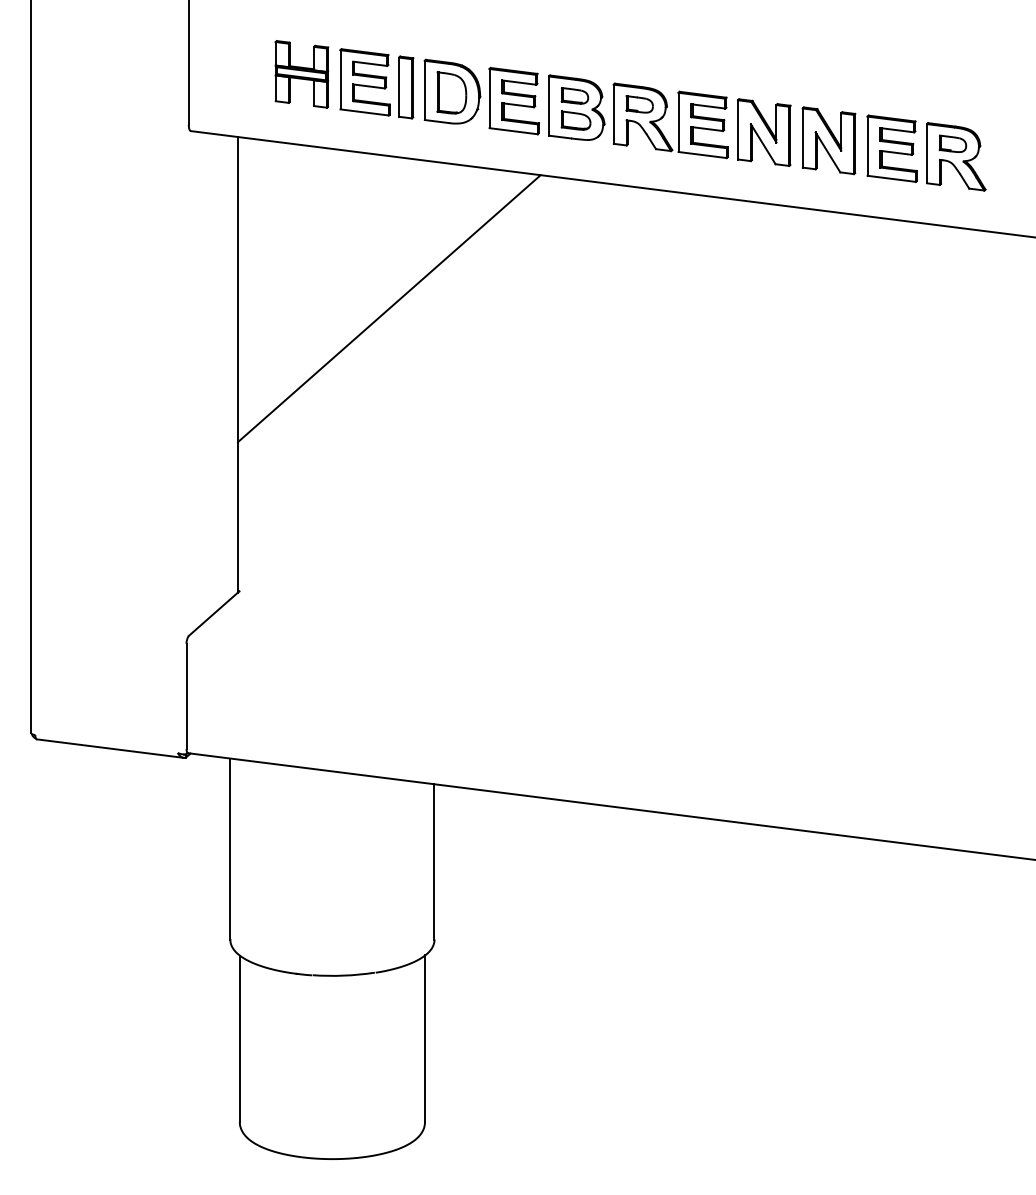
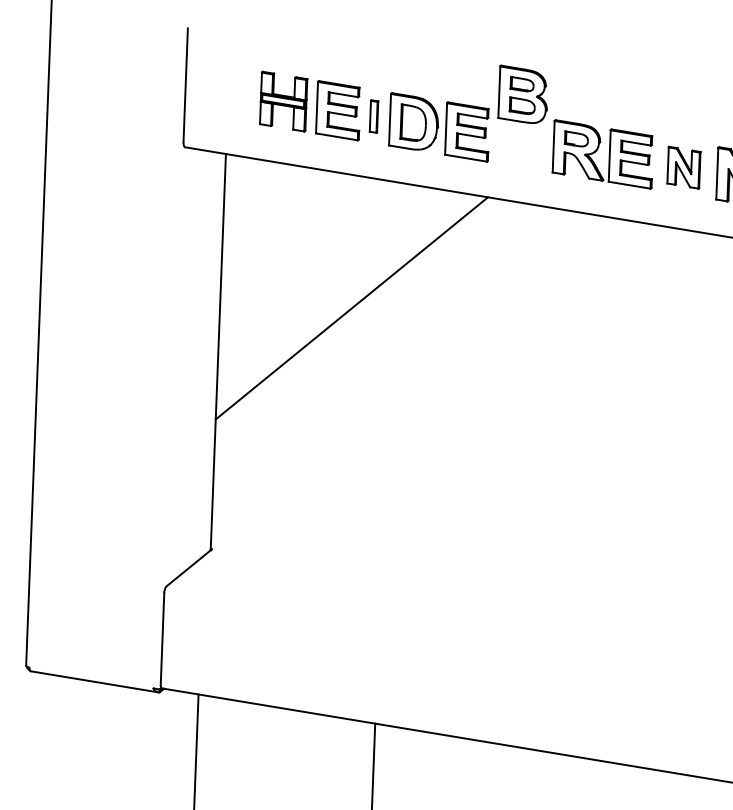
part: (406, 87) -> (374, 116), size x0.6
part: (576, 107) -> (523, 94), moved
part: (764, 132) -> (684, 167), size x0.7

